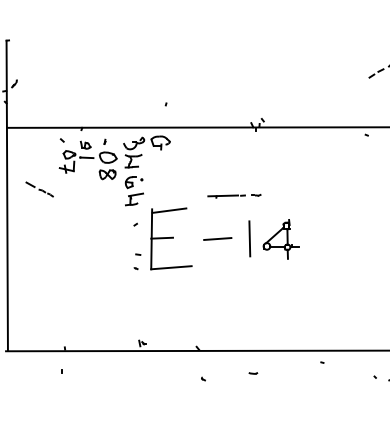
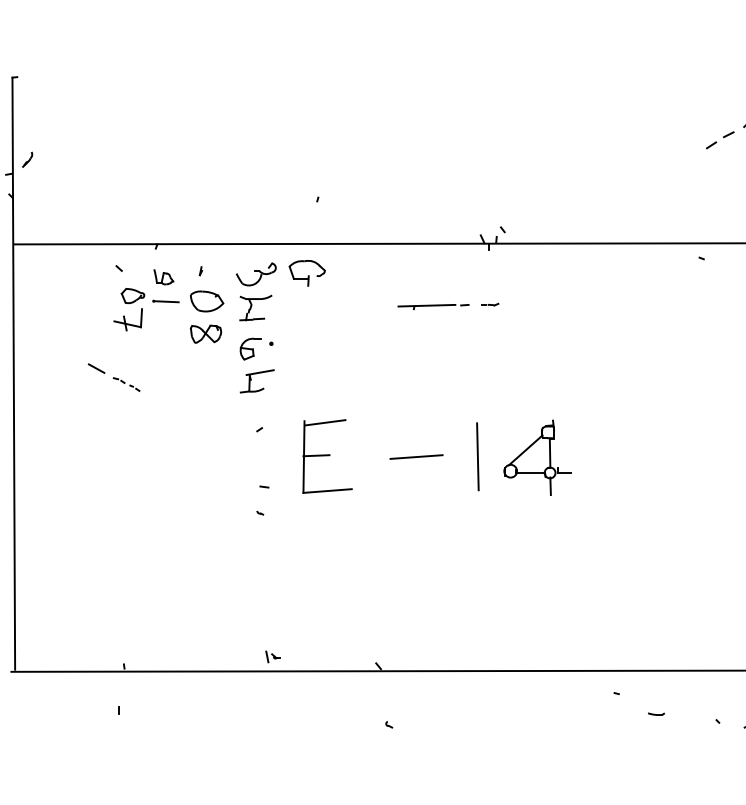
line: (39, 189) -> (113, 377), moved
part: (234, 196) -> (448, 306), moved
part: (170, 238) -> (326, 456), size x0.62
part: (253, 373) -> (657, 714), moved

